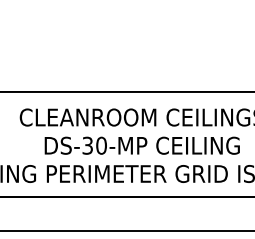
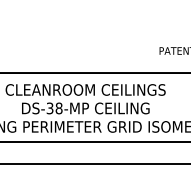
text: (100, 145) -> (58, 108), DS-30-MP -> DS-38-MP

